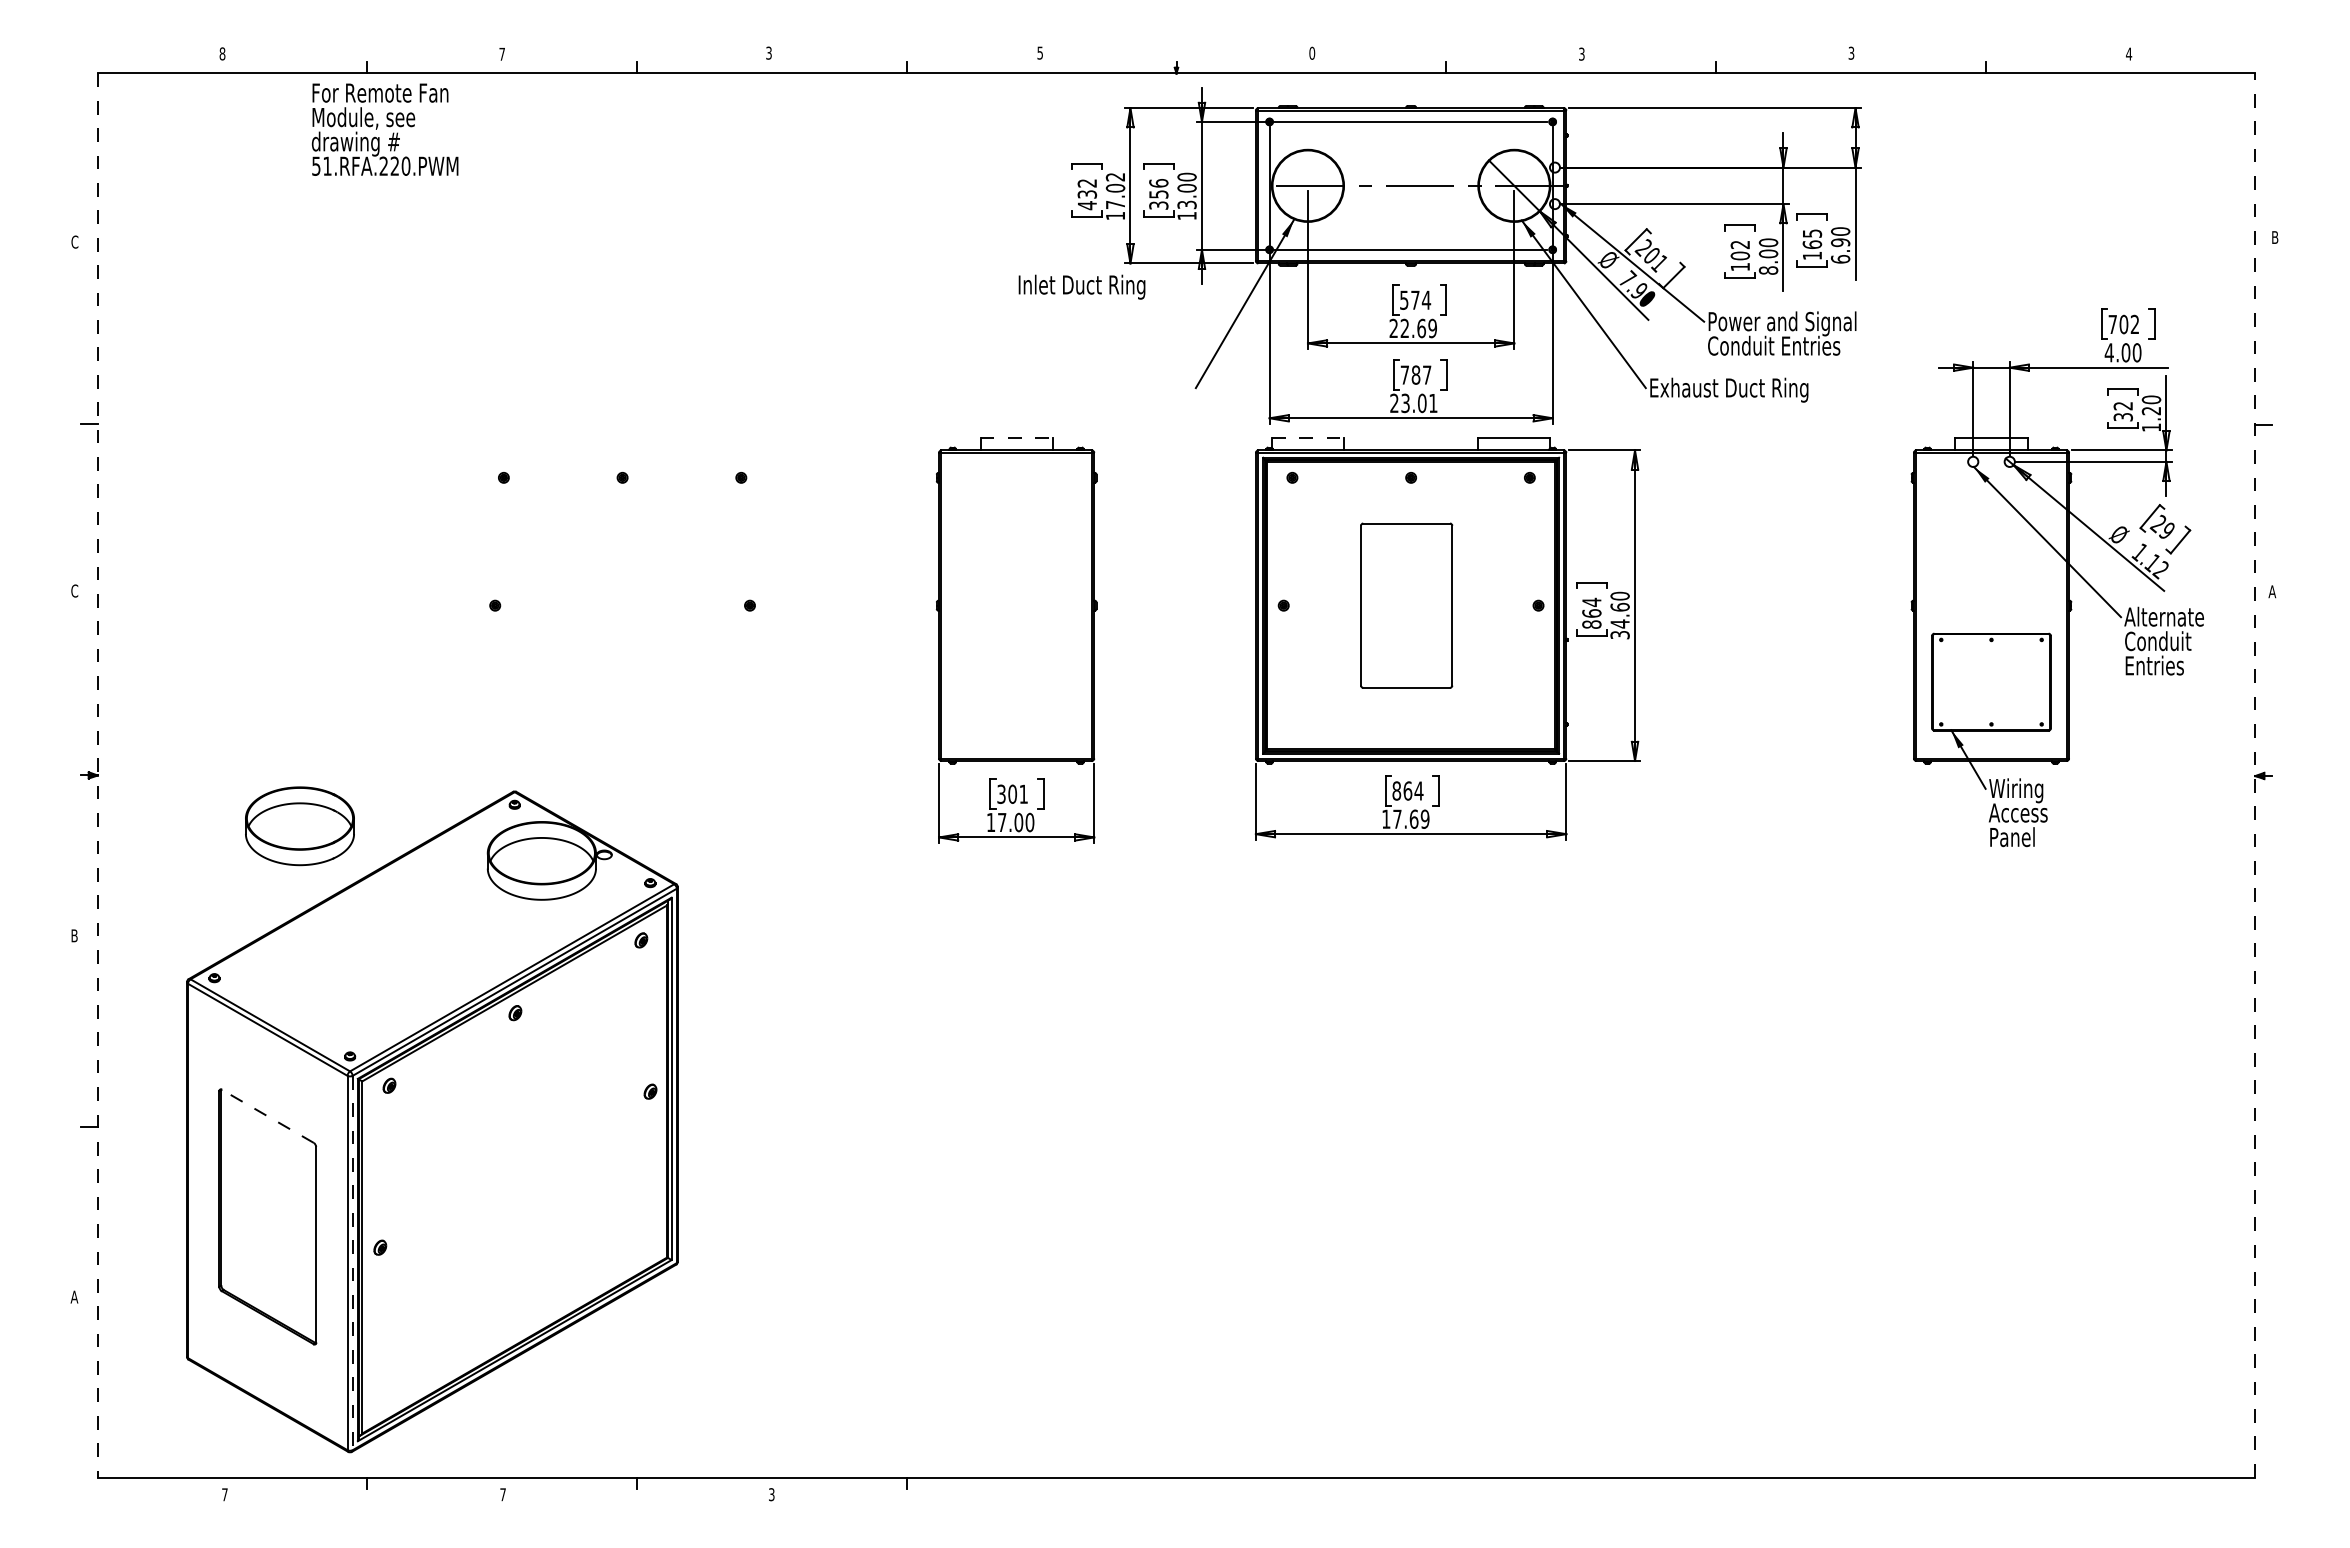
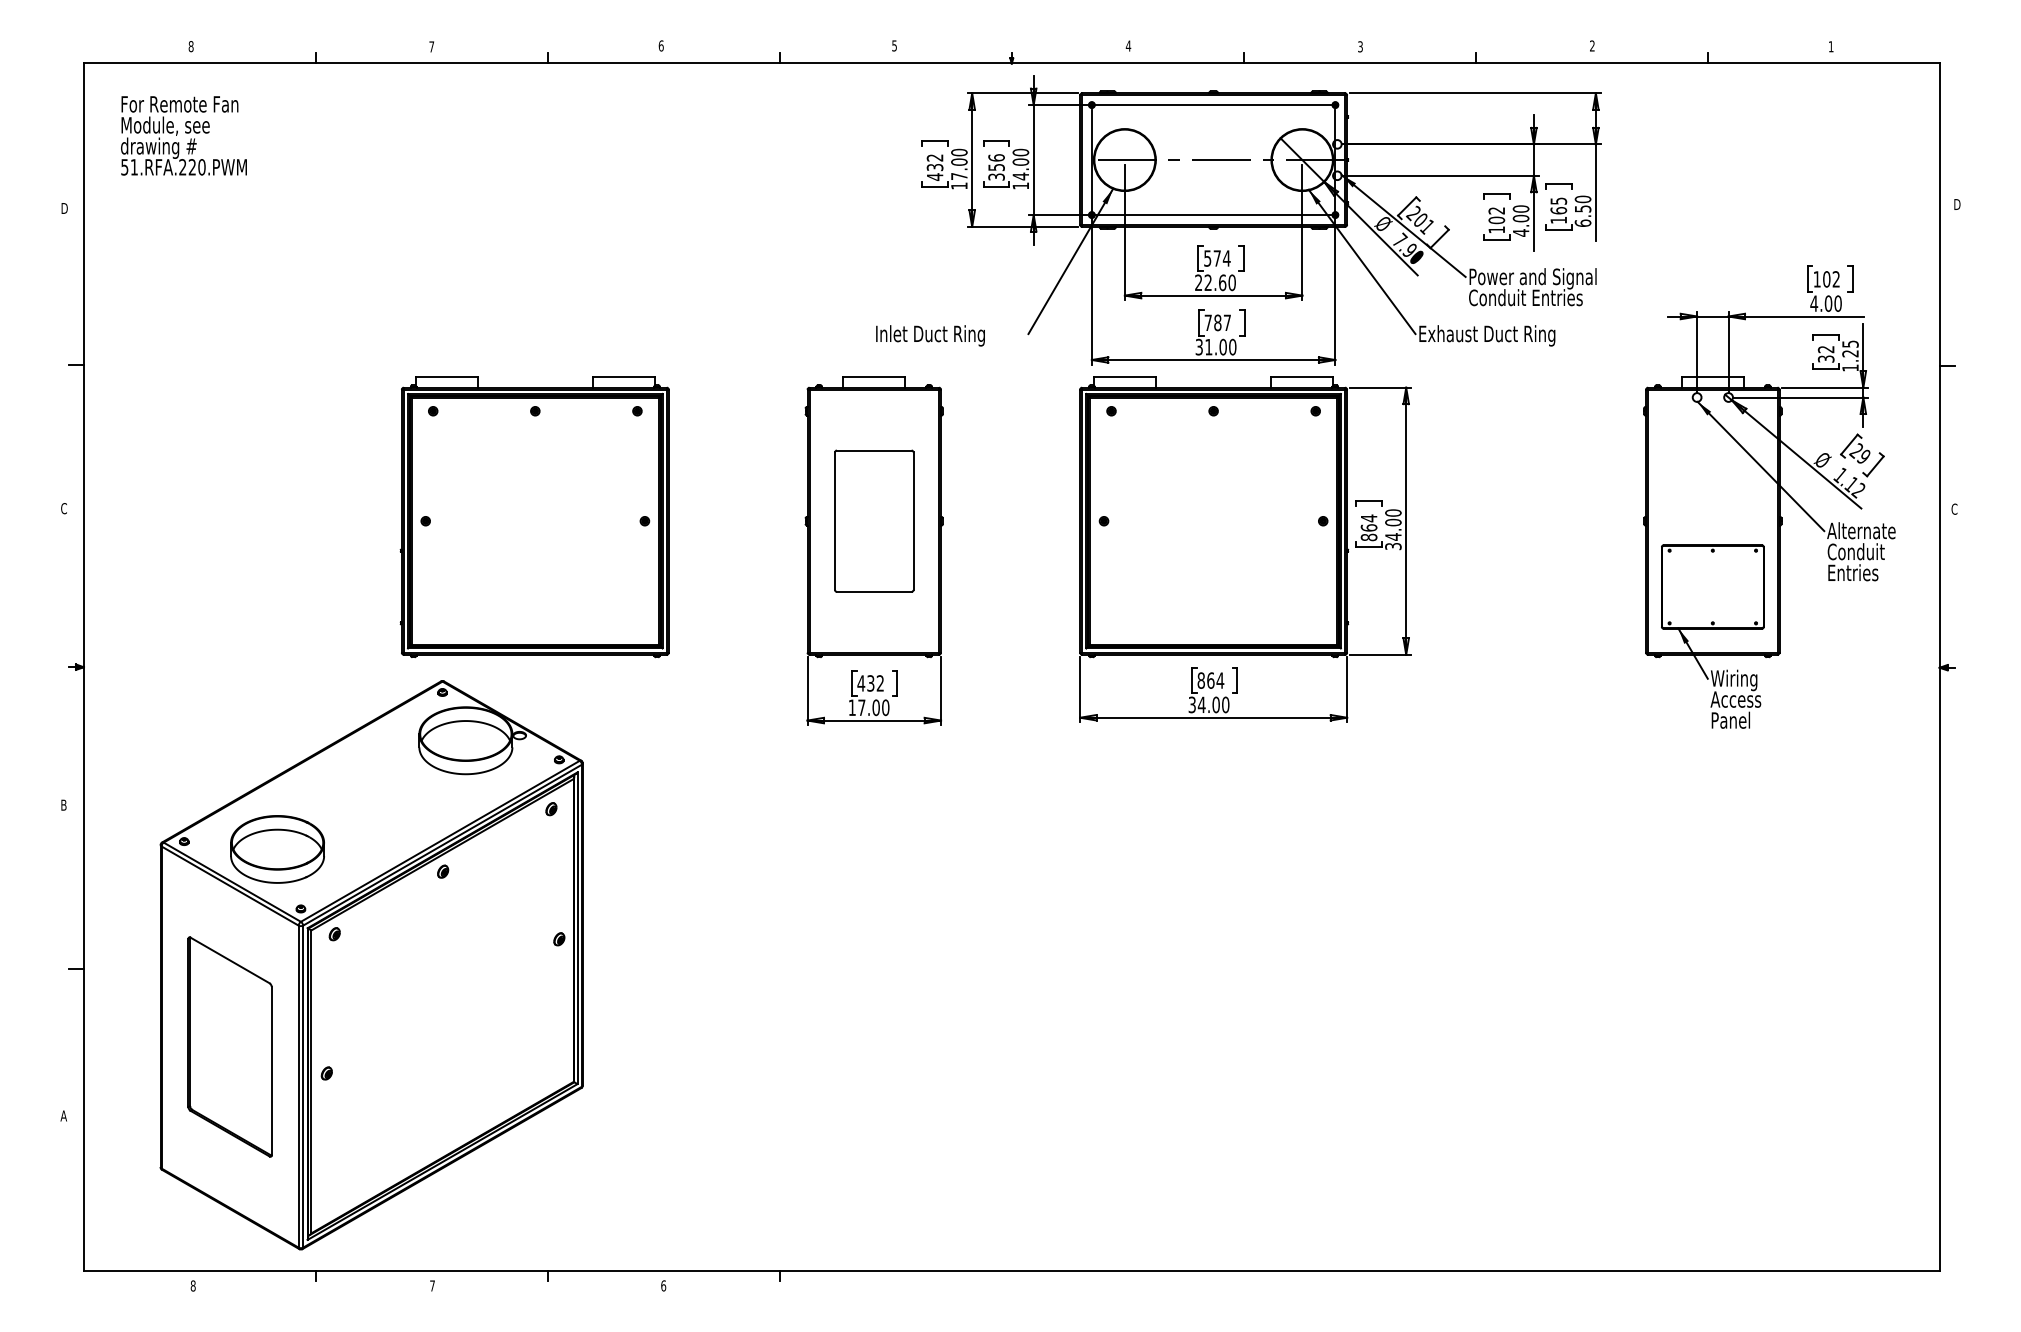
text: (768, 52) -> (660, 45), 3 -> 6
text: (1312, 52) -> (1128, 45), 0 -> 4
text: (1851, 53) -> (1592, 46), 3 -> 2
text: (2128, 53) -> (1830, 46), 4 -> 1
text: (384, 129) -> (183, 135), moved
text: (1115, 176) -> (959, 152), 17.02 -> 17.00
text: (1186, 204) -> (1020, 176), 13.00 -> 14.00
text: (2276, 237) -> (1958, 204), B -> D
text: (75, 241) -> (64, 207), C -> D
text: (1840, 242) -> (1582, 208), 6.90 -> 6.50
text: (1768, 270) -> (1521, 232), 8.00 -> 4.00
text: (1081, 286) -> (930, 335), moved
text: (2112, 324) -> (1816, 279), 702 -> 102
text: (1432, 328) -> (1232, 282), 22.69 -> 22.60
text: (2151, 399) -> (1850, 343), 1.20 -> 1.25
text: (1413, 403) -> (1215, 347), 23.01 -> 31.00
line: (1017, 437) -> (875, 376), dashed -> solid
line: (1308, 437) -> (1125, 376), dashed -> solid
text: (2272, 591) -> (1954, 509), A -> C
part: (621, 600) -> (534, 516), added
part: (1406, 605) -> (874, 521), moved
text: (1619, 606) -> (1392, 521), 34.60 -> 34.00
line: (2255, 774) -> (1939, 666), dashed -> solid
line: (97, 775) -> (83, 667), dashed -> solid
text: (1011, 793) -> (869, 682), 301 -> 432
text: (1405, 818) -> (1208, 704), 17.69 -> 34.00
part: (299, 826) -> (277, 849), moved
line: (267, 1116) -> (229, 960), dashed -> solid
line: (352, 1263) -> (302, 1087), dashed -> solid
text: (224, 1494) -> (192, 1285), 7 -> 8
text: (771, 1494) -> (663, 1285), 3 -> 6

